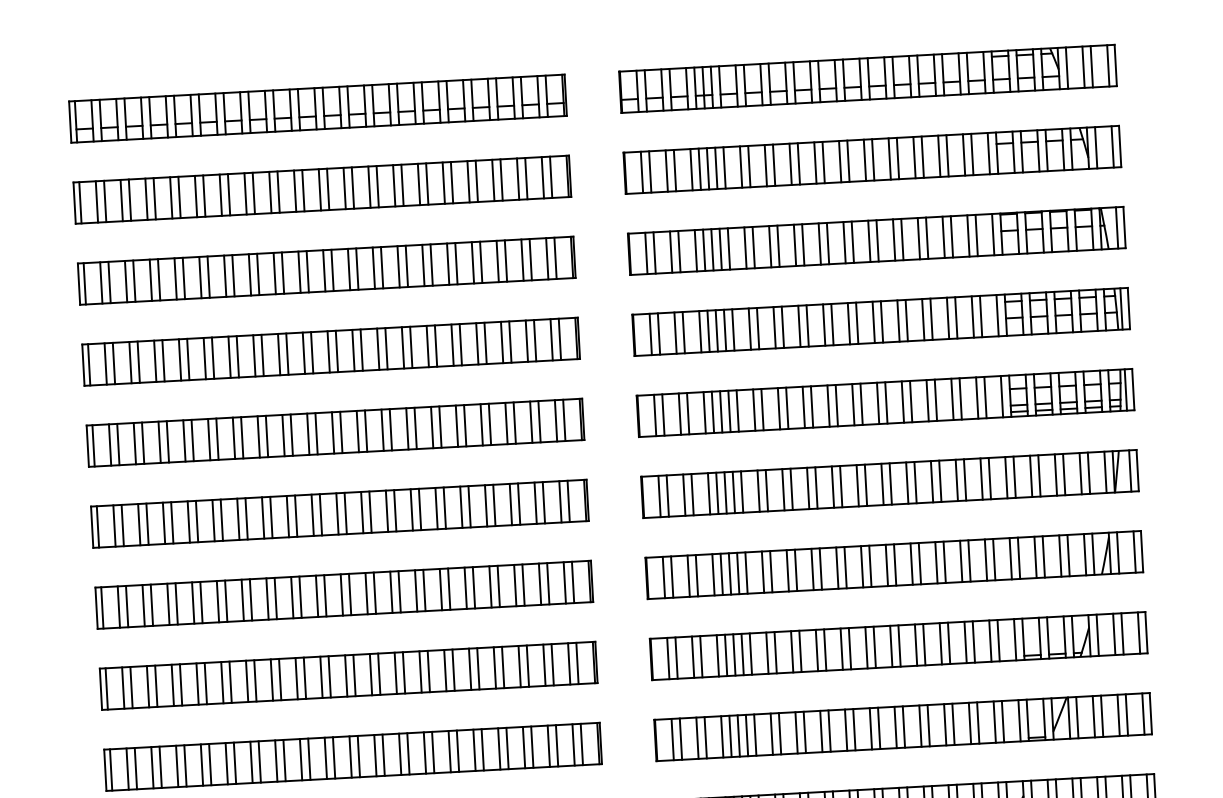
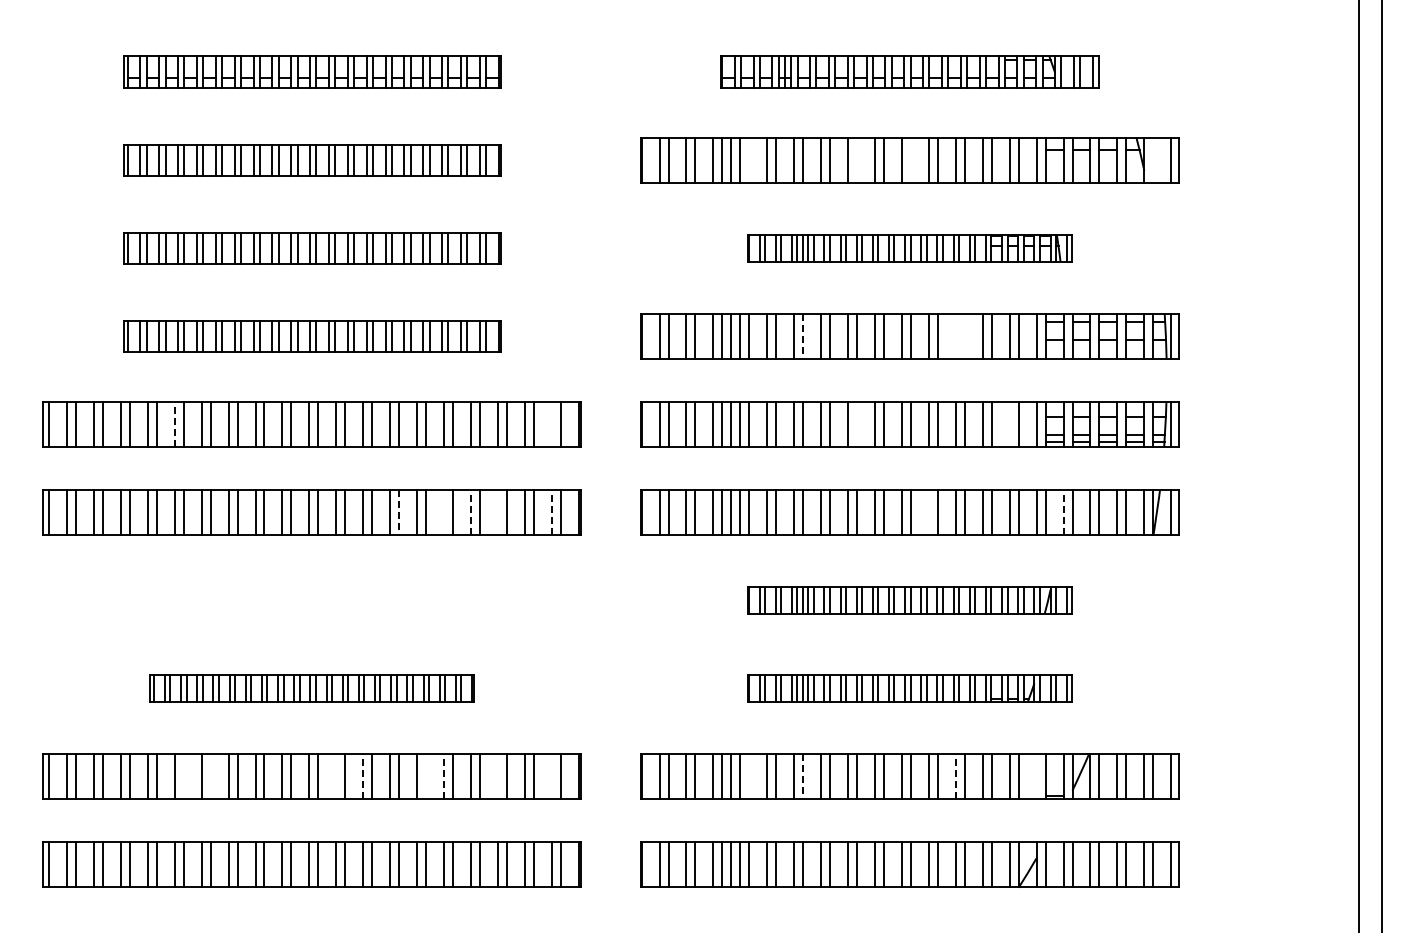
part: (867, 79) -> (909, 72), size x0.7
part: (317, 109) -> (311, 72), size x0.7
line: (1096, 147) -> (1153, 159), removed
line: (872, 159) -> (910, 159), removed
line: (824, 161) -> (857, 159), removed
line: (724, 167) -> (749, 159), removed
part: (321, 190) -> (311, 160), size x0.7
part: (876, 241) -> (909, 248), size x0.6
part: (326, 271) -> (311, 248), size x0.7
line: (922, 318) -> (955, 335), removed
line: (931, 318) -> (964, 335), removed
line: (783, 327) -> (803, 336), solid -> dashed
part: (330, 351) -> (311, 336), size x0.7
line: (977, 397) -> (1009, 423), removed
line: (837, 404) -> (857, 423), removed
line: (555, 420) -> (551, 423), removed
line: (208, 438) -> (174, 423), solid -> dashed
line: (1031, 475) -> (1063, 511), solid -> dashed
line: (906, 483) -> (928, 512), removed
line: (560, 500) -> (551, 511), solid -> dashed
line: (510, 504) -> (497, 512), removed
line: (485, 505) -> (470, 511), solid -> dashed
line: (461, 507) -> (444, 512), removed
line: (420, 509) -> (399, 512), solid -> dashed
part: (893, 565) -> (909, 600), size x0.6
part: (343, 594) -> (311, 600), removed
part: (898, 645) -> (909, 688), size x0.6
part: (348, 675) -> (311, 688), size x0.6
line: (1019, 720) -> (1036, 776), removed
line: (944, 724) -> (955, 776), solid -> dashed
line: (805, 733) -> (803, 777), solid -> dashed
line: (755, 734) -> (749, 776), removed
line: (573, 744) -> (551, 776), removed
line: (523, 747) -> (497, 776), removed
line: (458, 750) -> (426, 776), removed
line: (474, 750) -> (444, 776), solid -> dashed
line: (400, 754) -> (363, 776), solid -> dashed
line: (375, 755) -> (336, 776), removed
line: (259, 761) -> (210, 776), removed
line: (234, 763) -> (183, 776), removed

